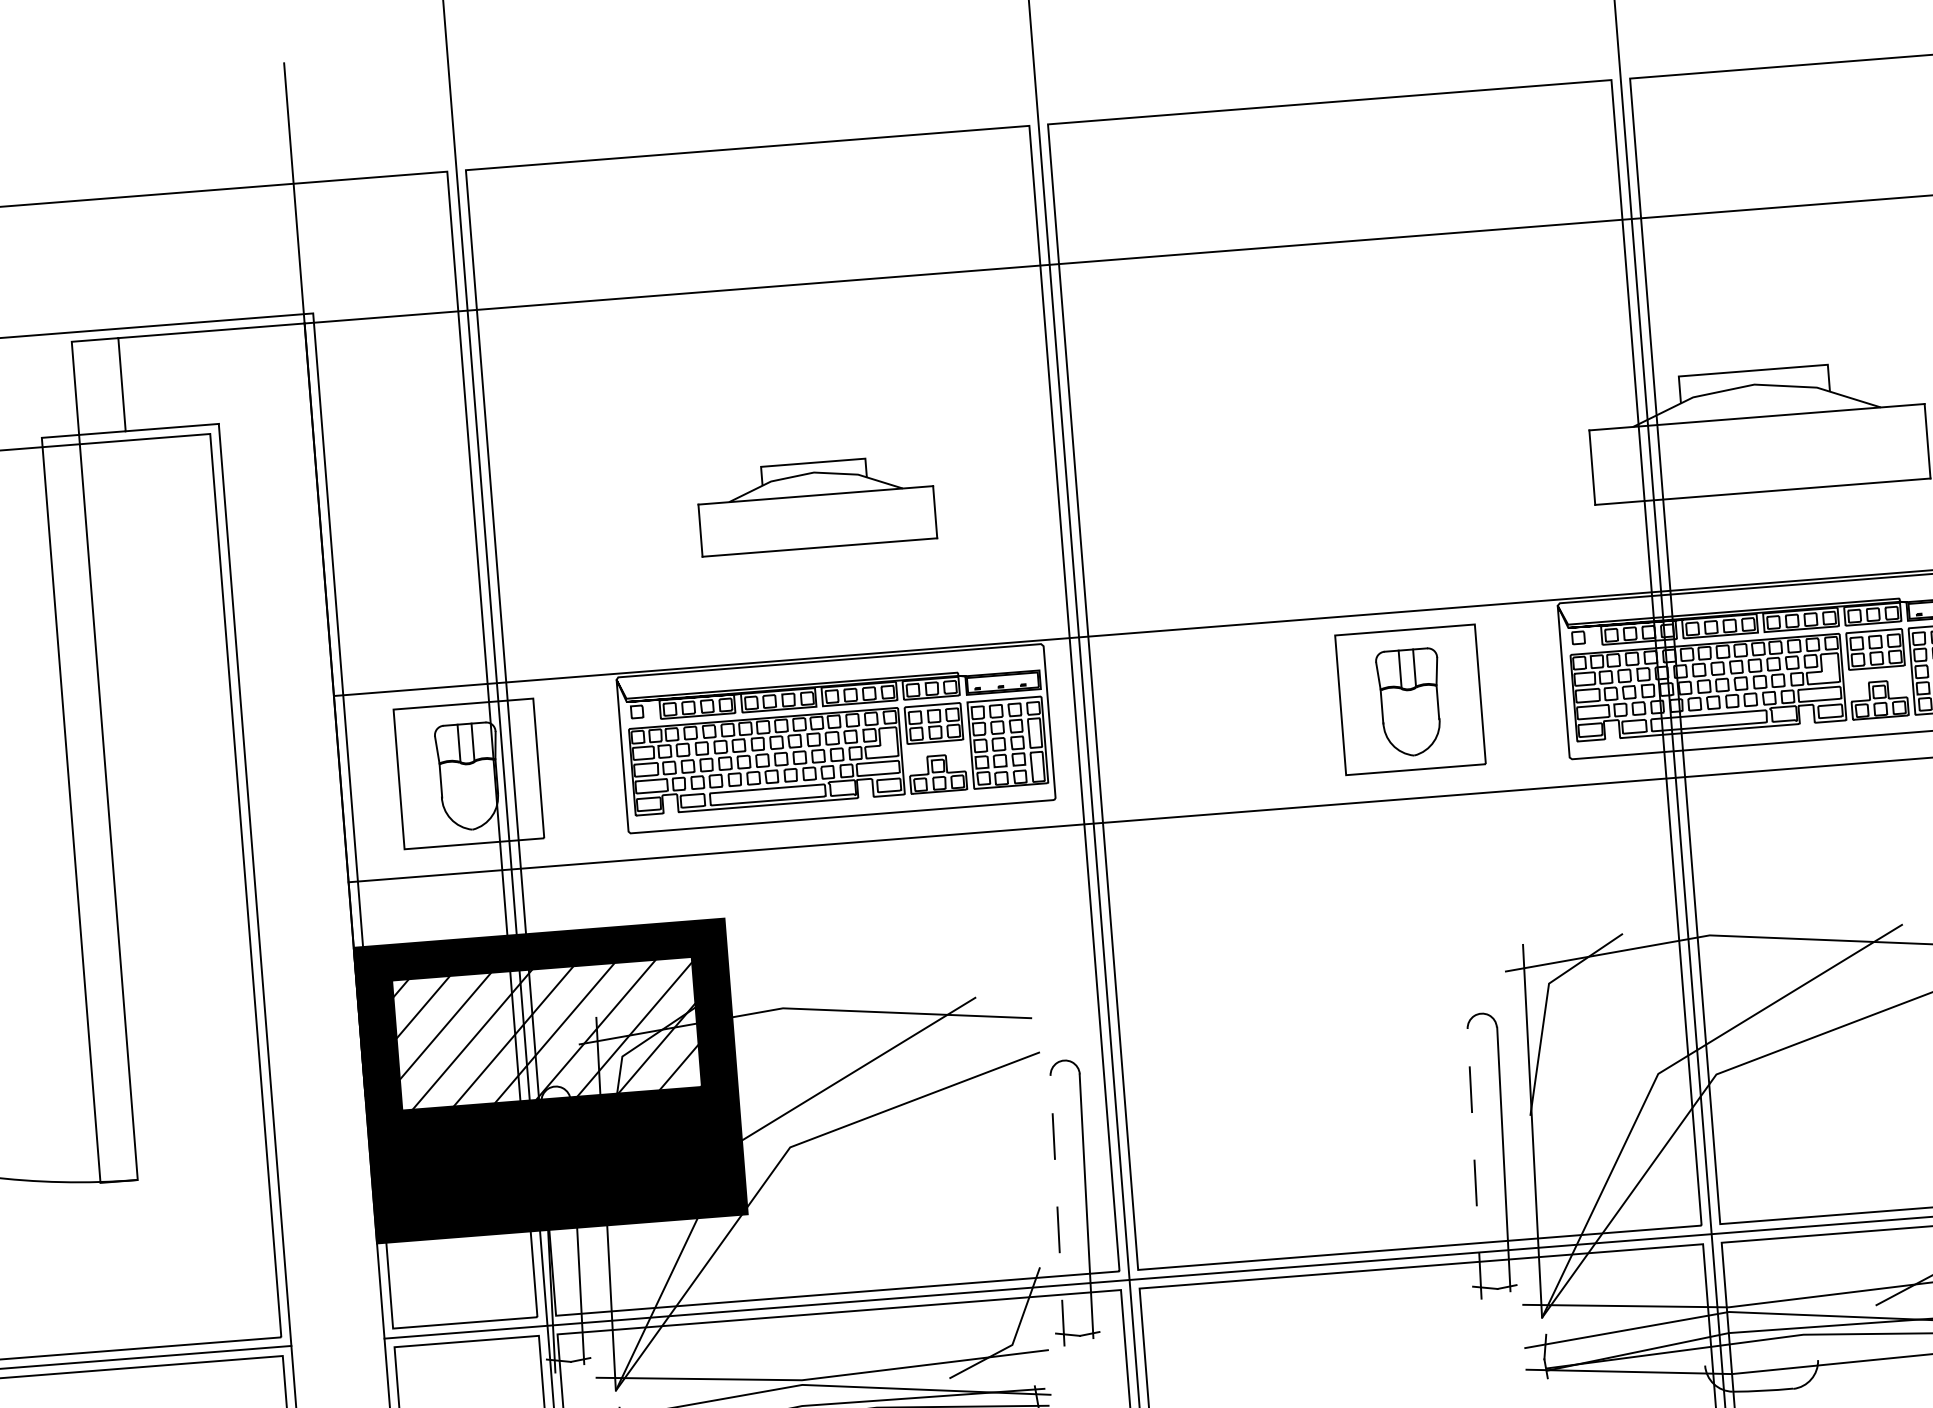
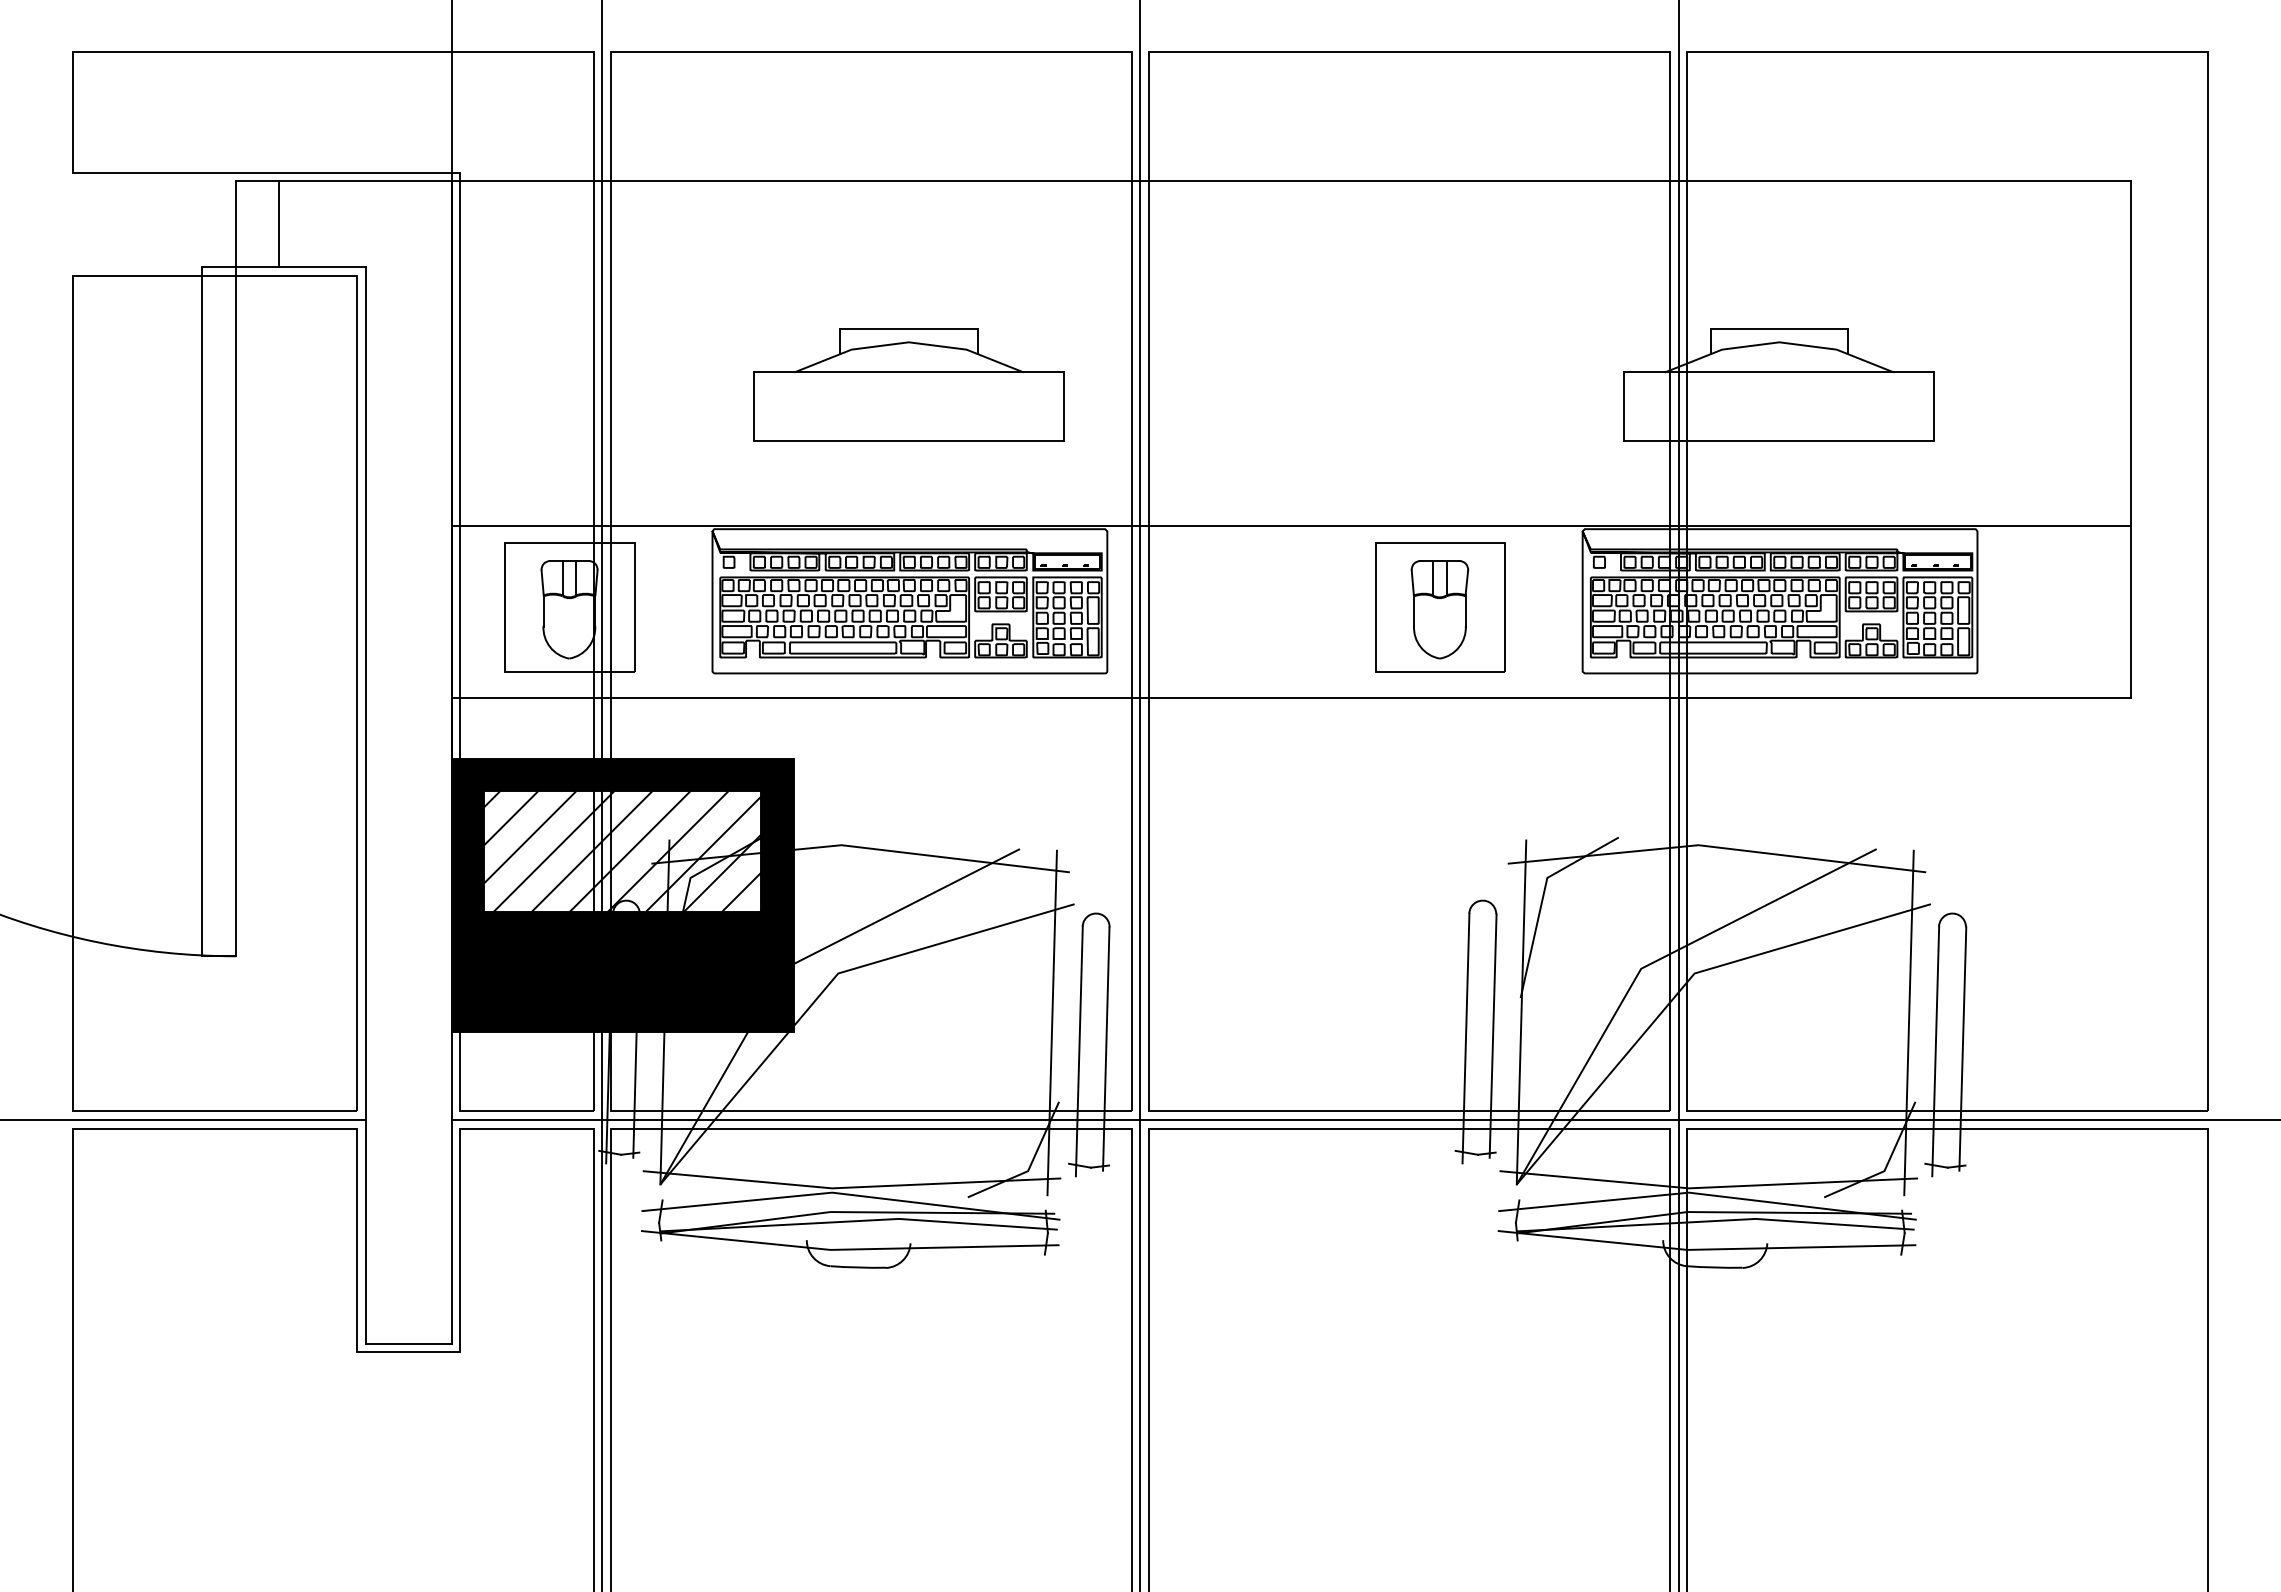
part: (816, 504) -> (908, 384), size x1.43
line: (1474, 1164) -> (1465, 1038), dashed -> solid
line: (1025, 1182) -> (1051, 1022), added
line: (1057, 1211) -> (1079, 1051), dashed -> solid

